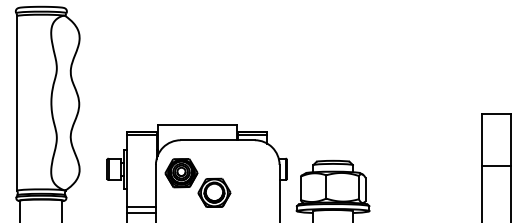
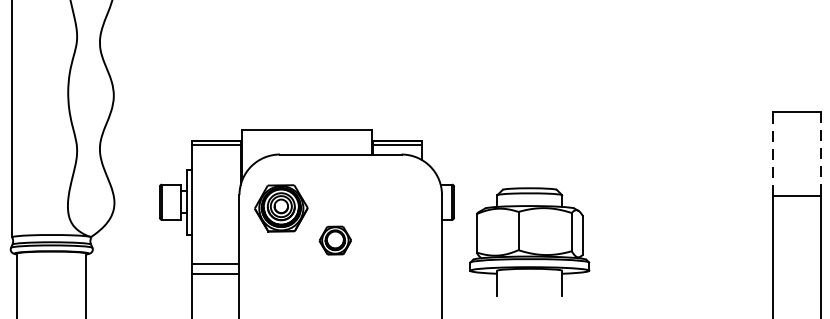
line: (481, 139) -> (772, 153), solid -> dashed
line: (511, 139) -> (821, 153), solid -> dashed
part: (214, 192) -> (335, 240), size x0.6

